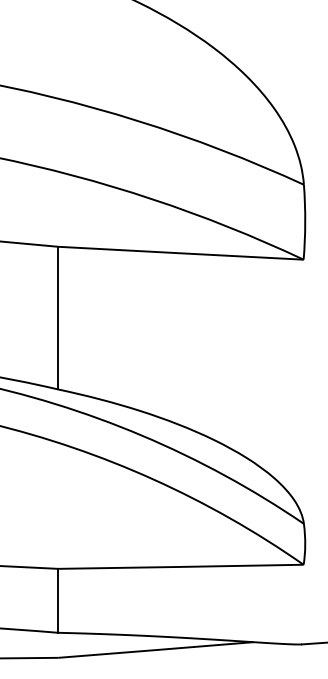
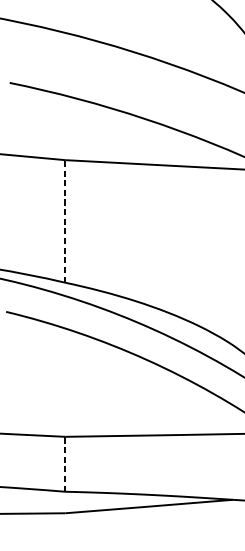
line: (58, 317) -> (65, 220), solid -> dashed
line: (58, 600) -> (65, 464), solid -> dashed

